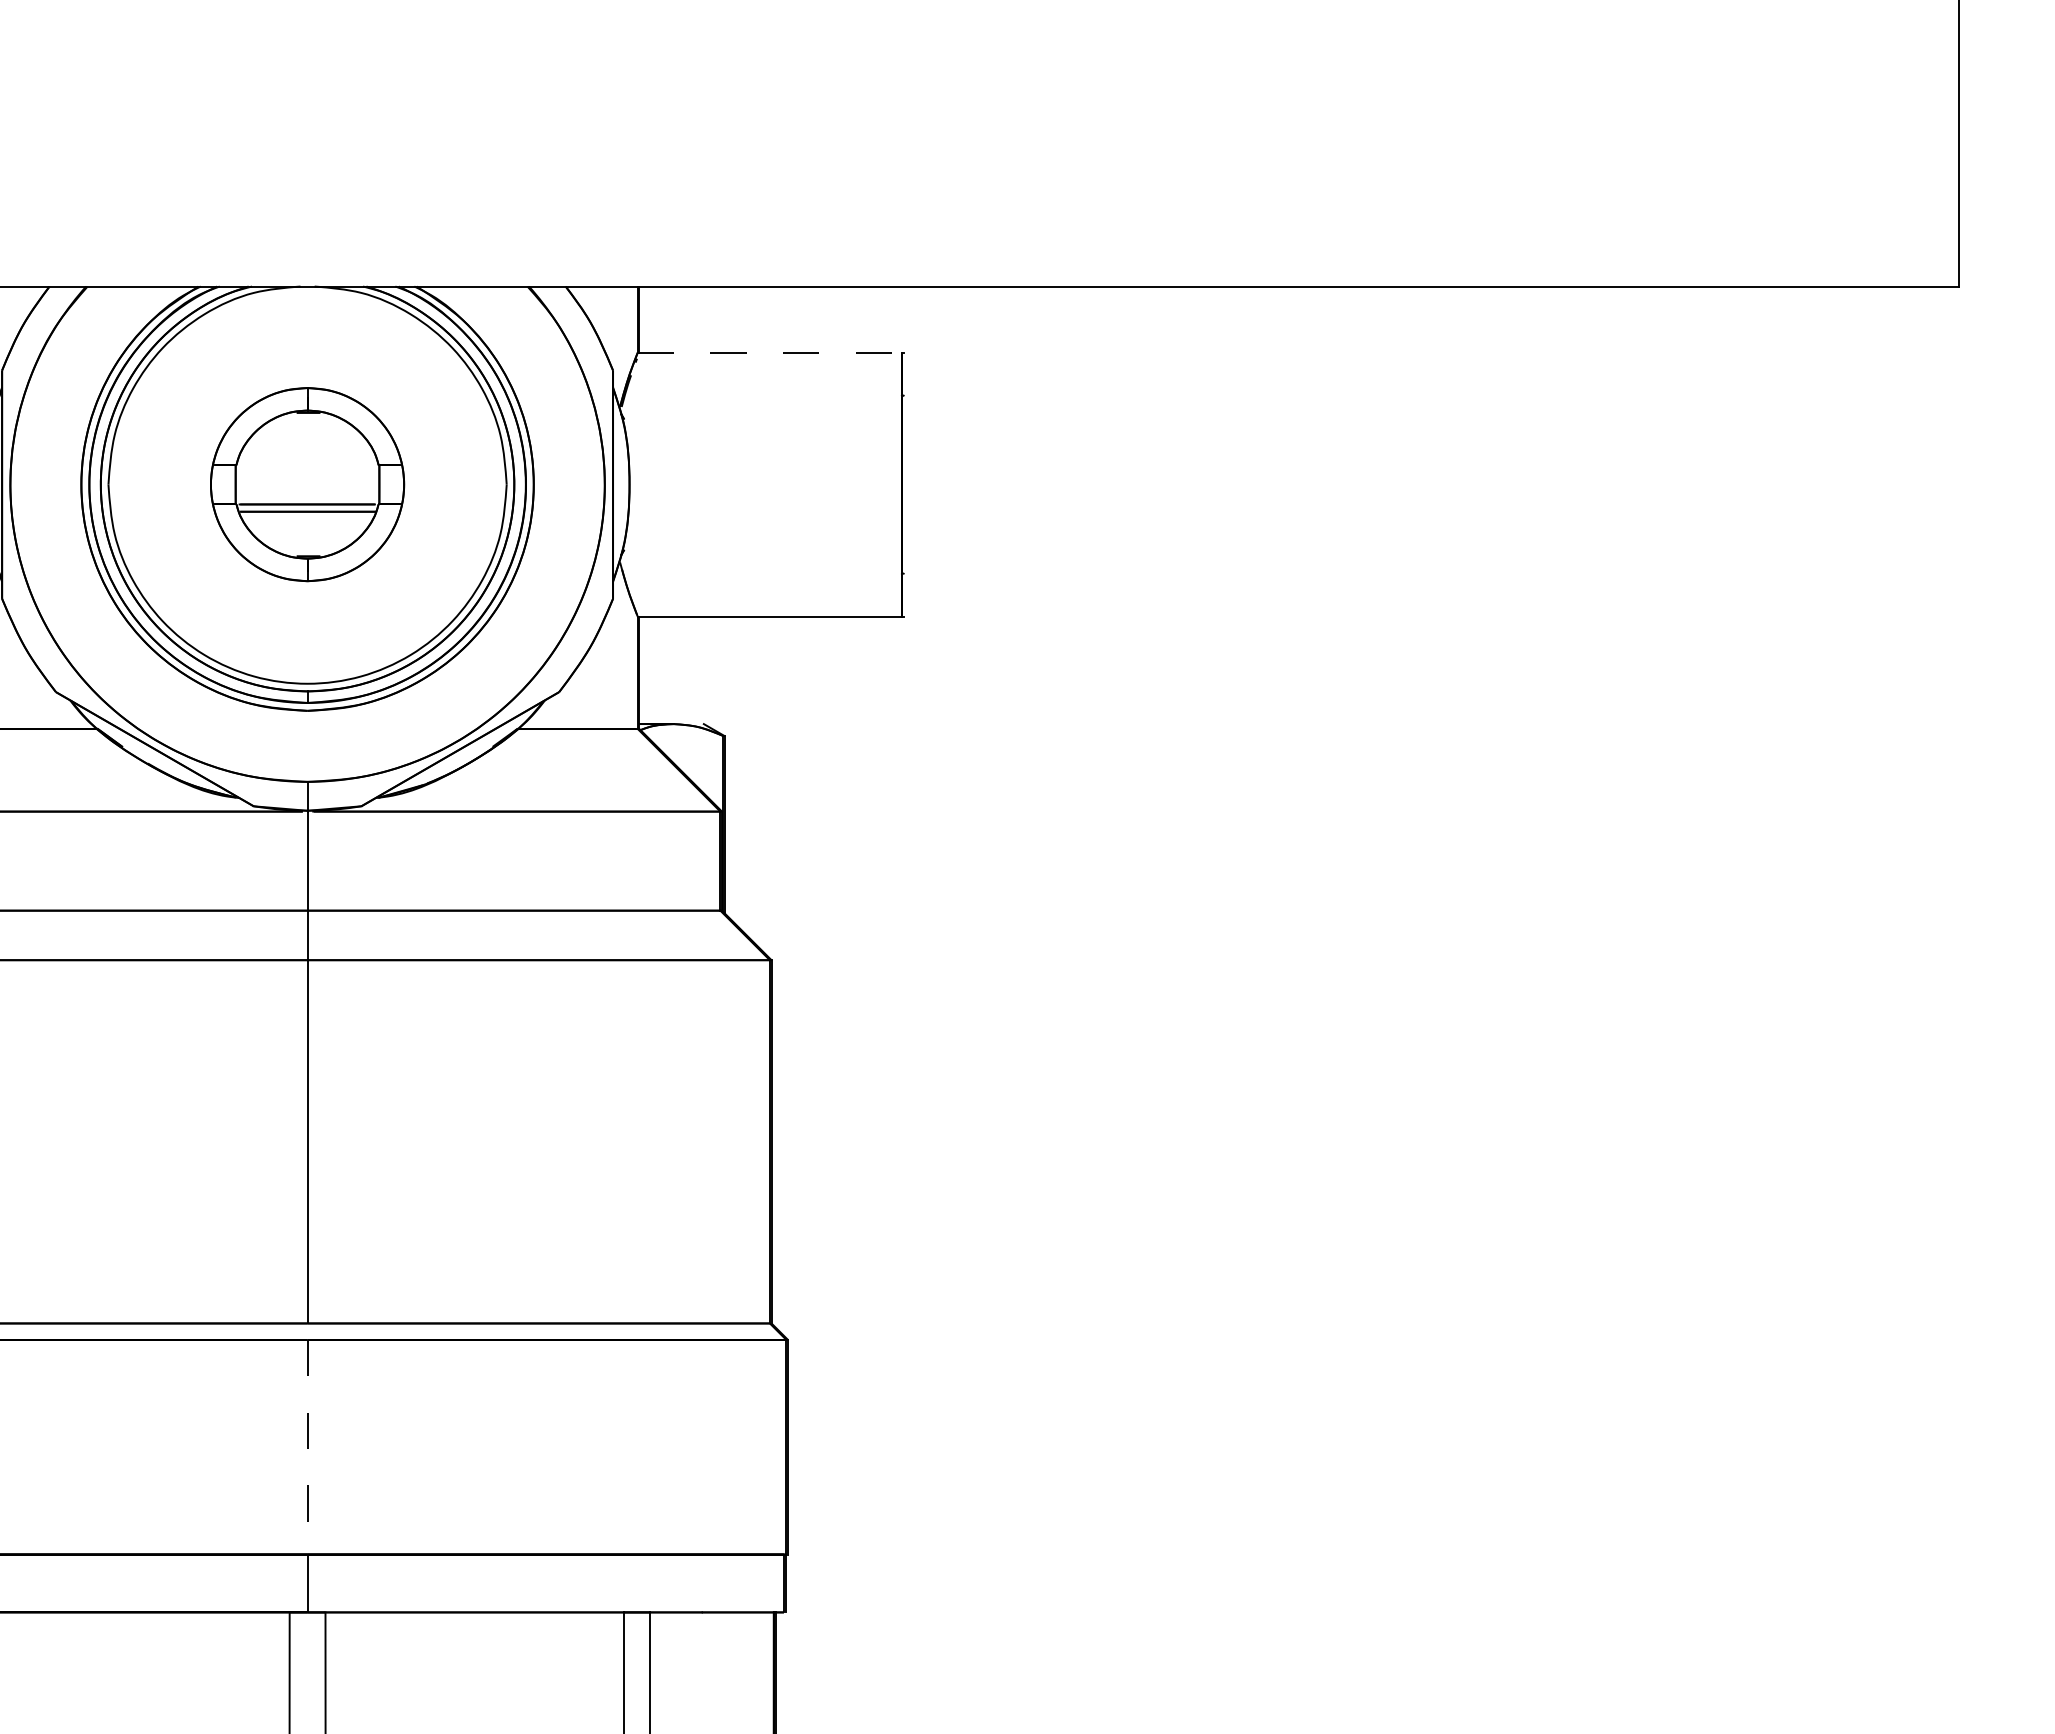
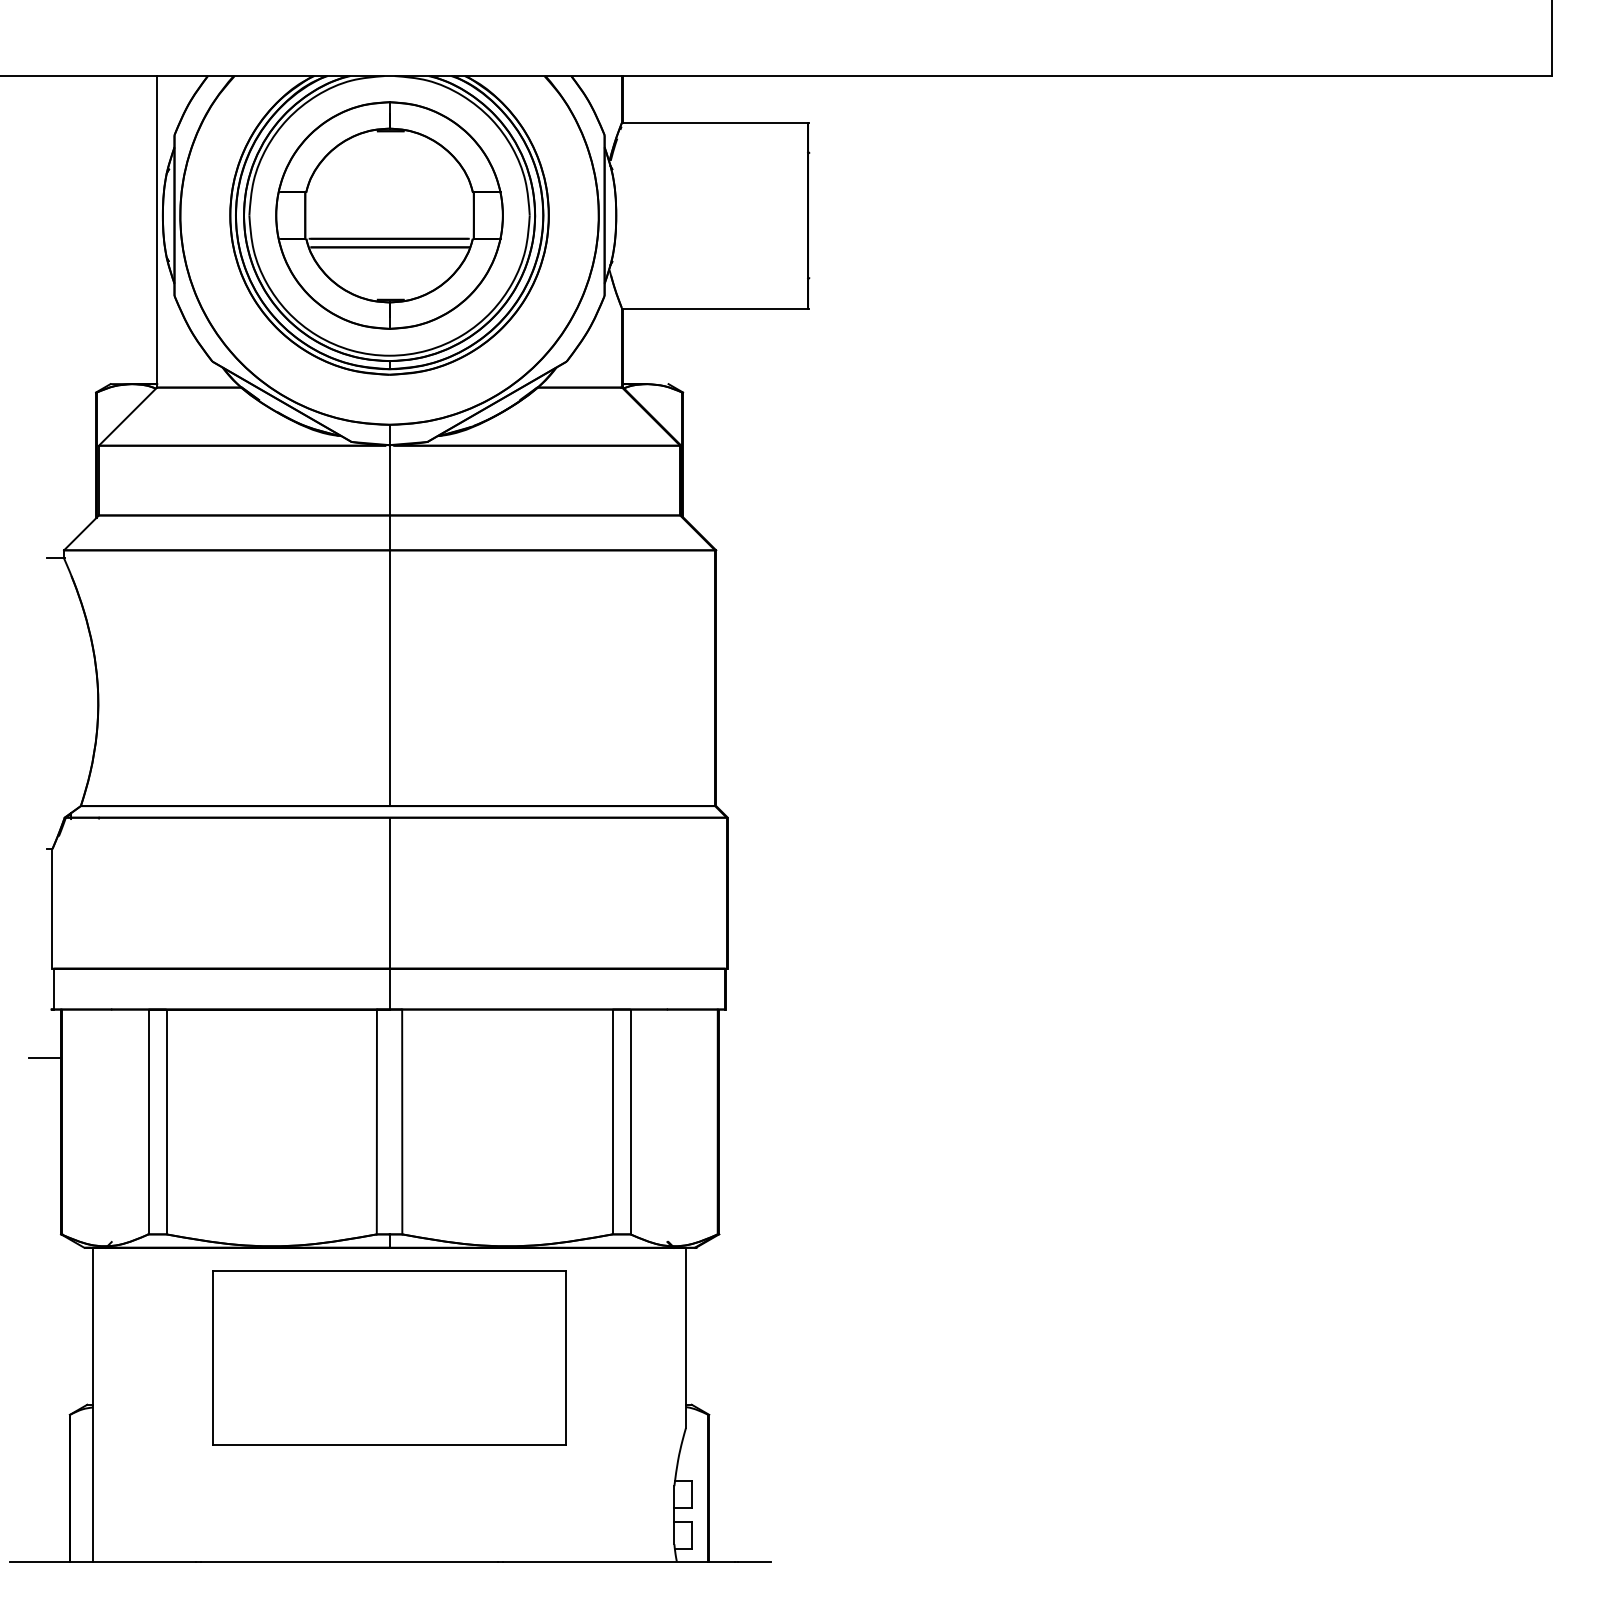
line: (770, 352) -> (715, 122), dashed -> solid
part: (307, 484) -> (389, 215), size x1.67
line: (307, 1447) -> (389, 893), dashed -> solid

